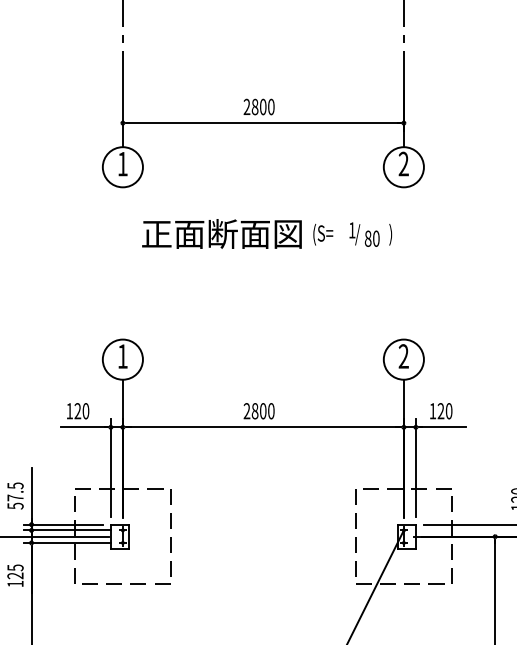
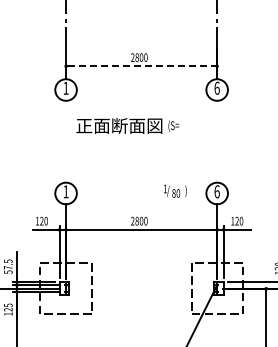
line: (265, 123) -> (142, 66), solid -> dashed
text: (402, 162) -> (216, 87), 2 -> 6
text: (371, 233) -> (175, 190), moved
text: (402, 355) -> (216, 191), 2 -> 6

